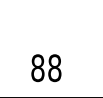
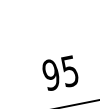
text: (46, 68) -> (60, 73), 88 -> 95

